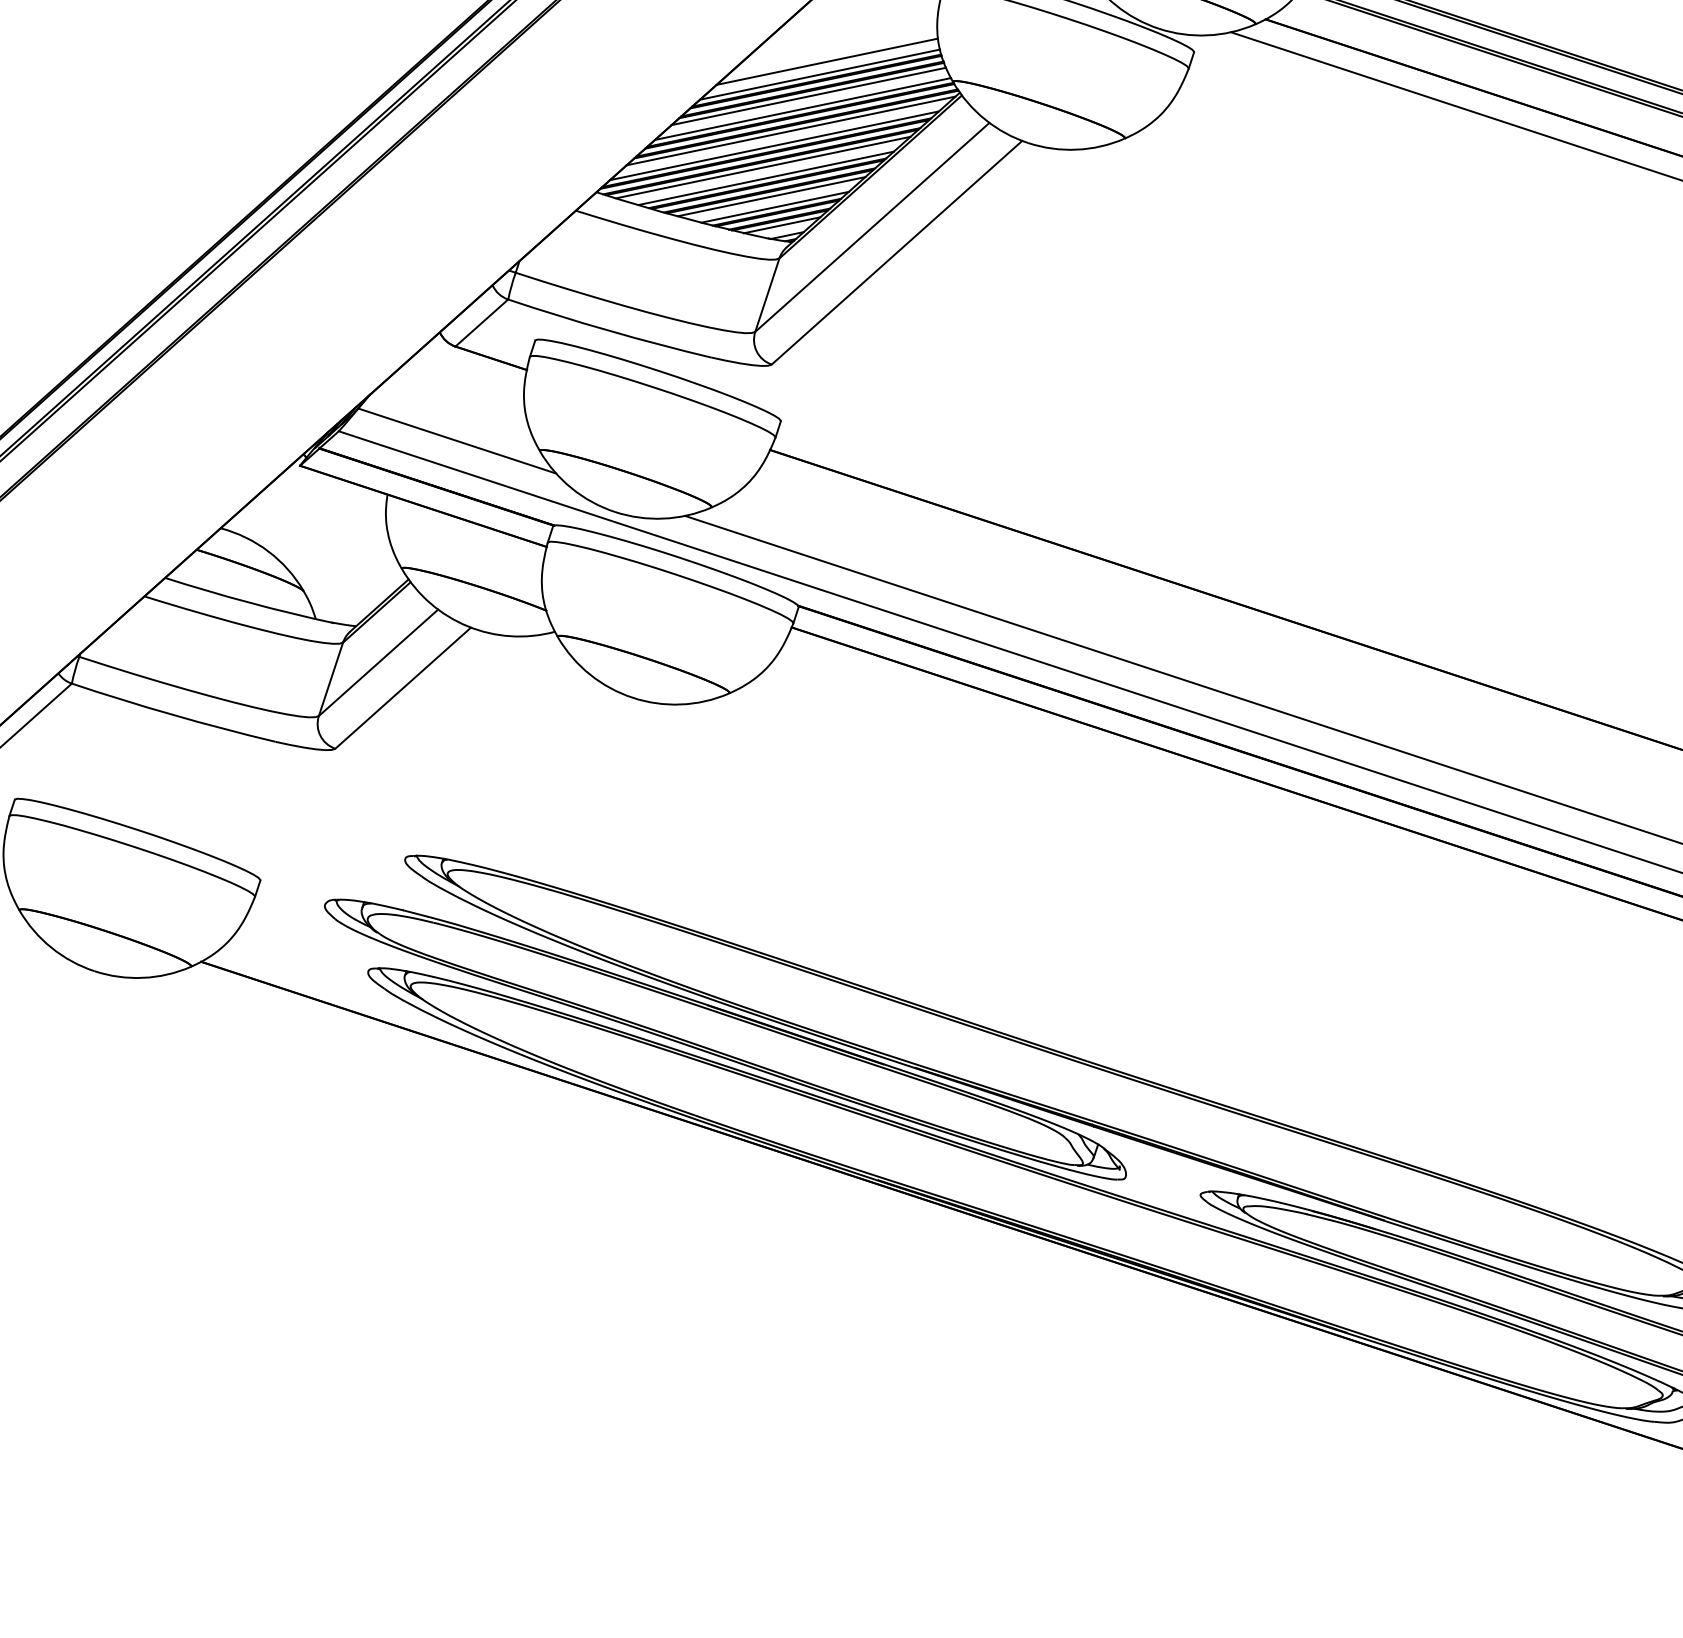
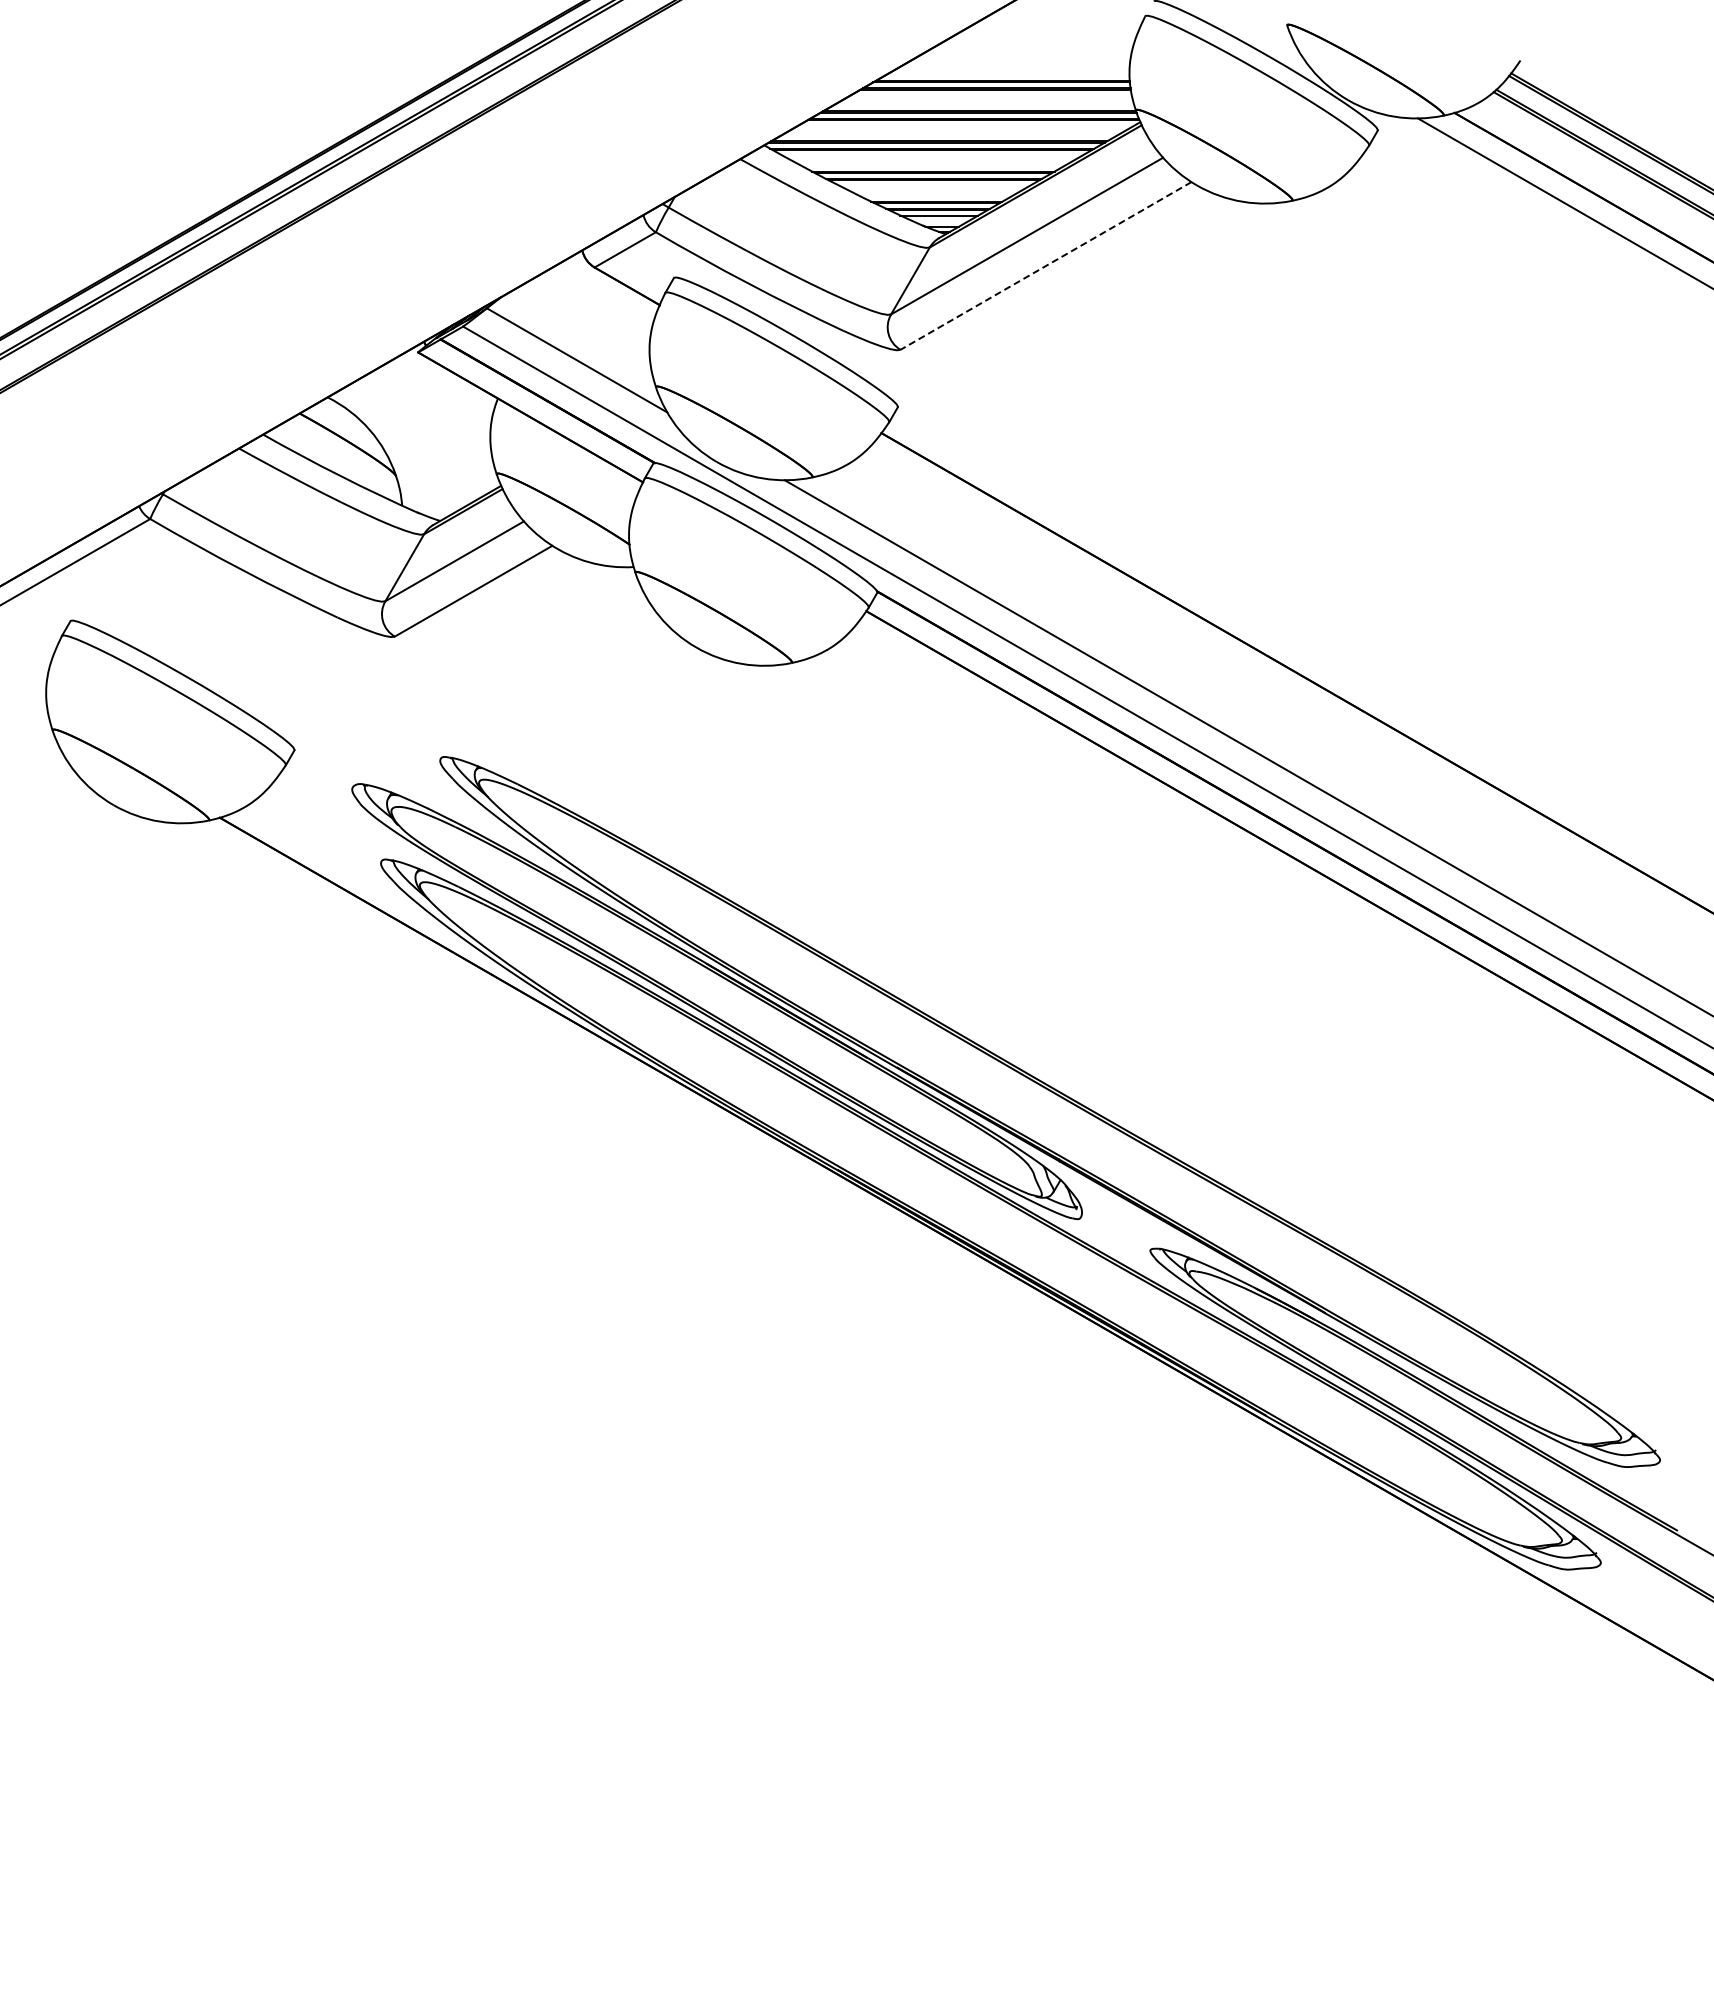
line: (826, 61) -> (1016, 64), removed
line: (819, 74) -> (1006, 75), removed
line: (808, 96) -> (991, 94), removed
line: (803, 109) -> (983, 106), removed
line: (791, 131) -> (967, 125), removed
line: (774, 146) -> (947, 136), removed
line: (763, 167) -> (932, 155), removed
line: (765, 178) -> (932, 166), removed
line: (771, 196) -> (934, 185), removed
line: (774, 207) -> (935, 196), removed
line: (897, 252) -> (1046, 265), solid -> dashed

